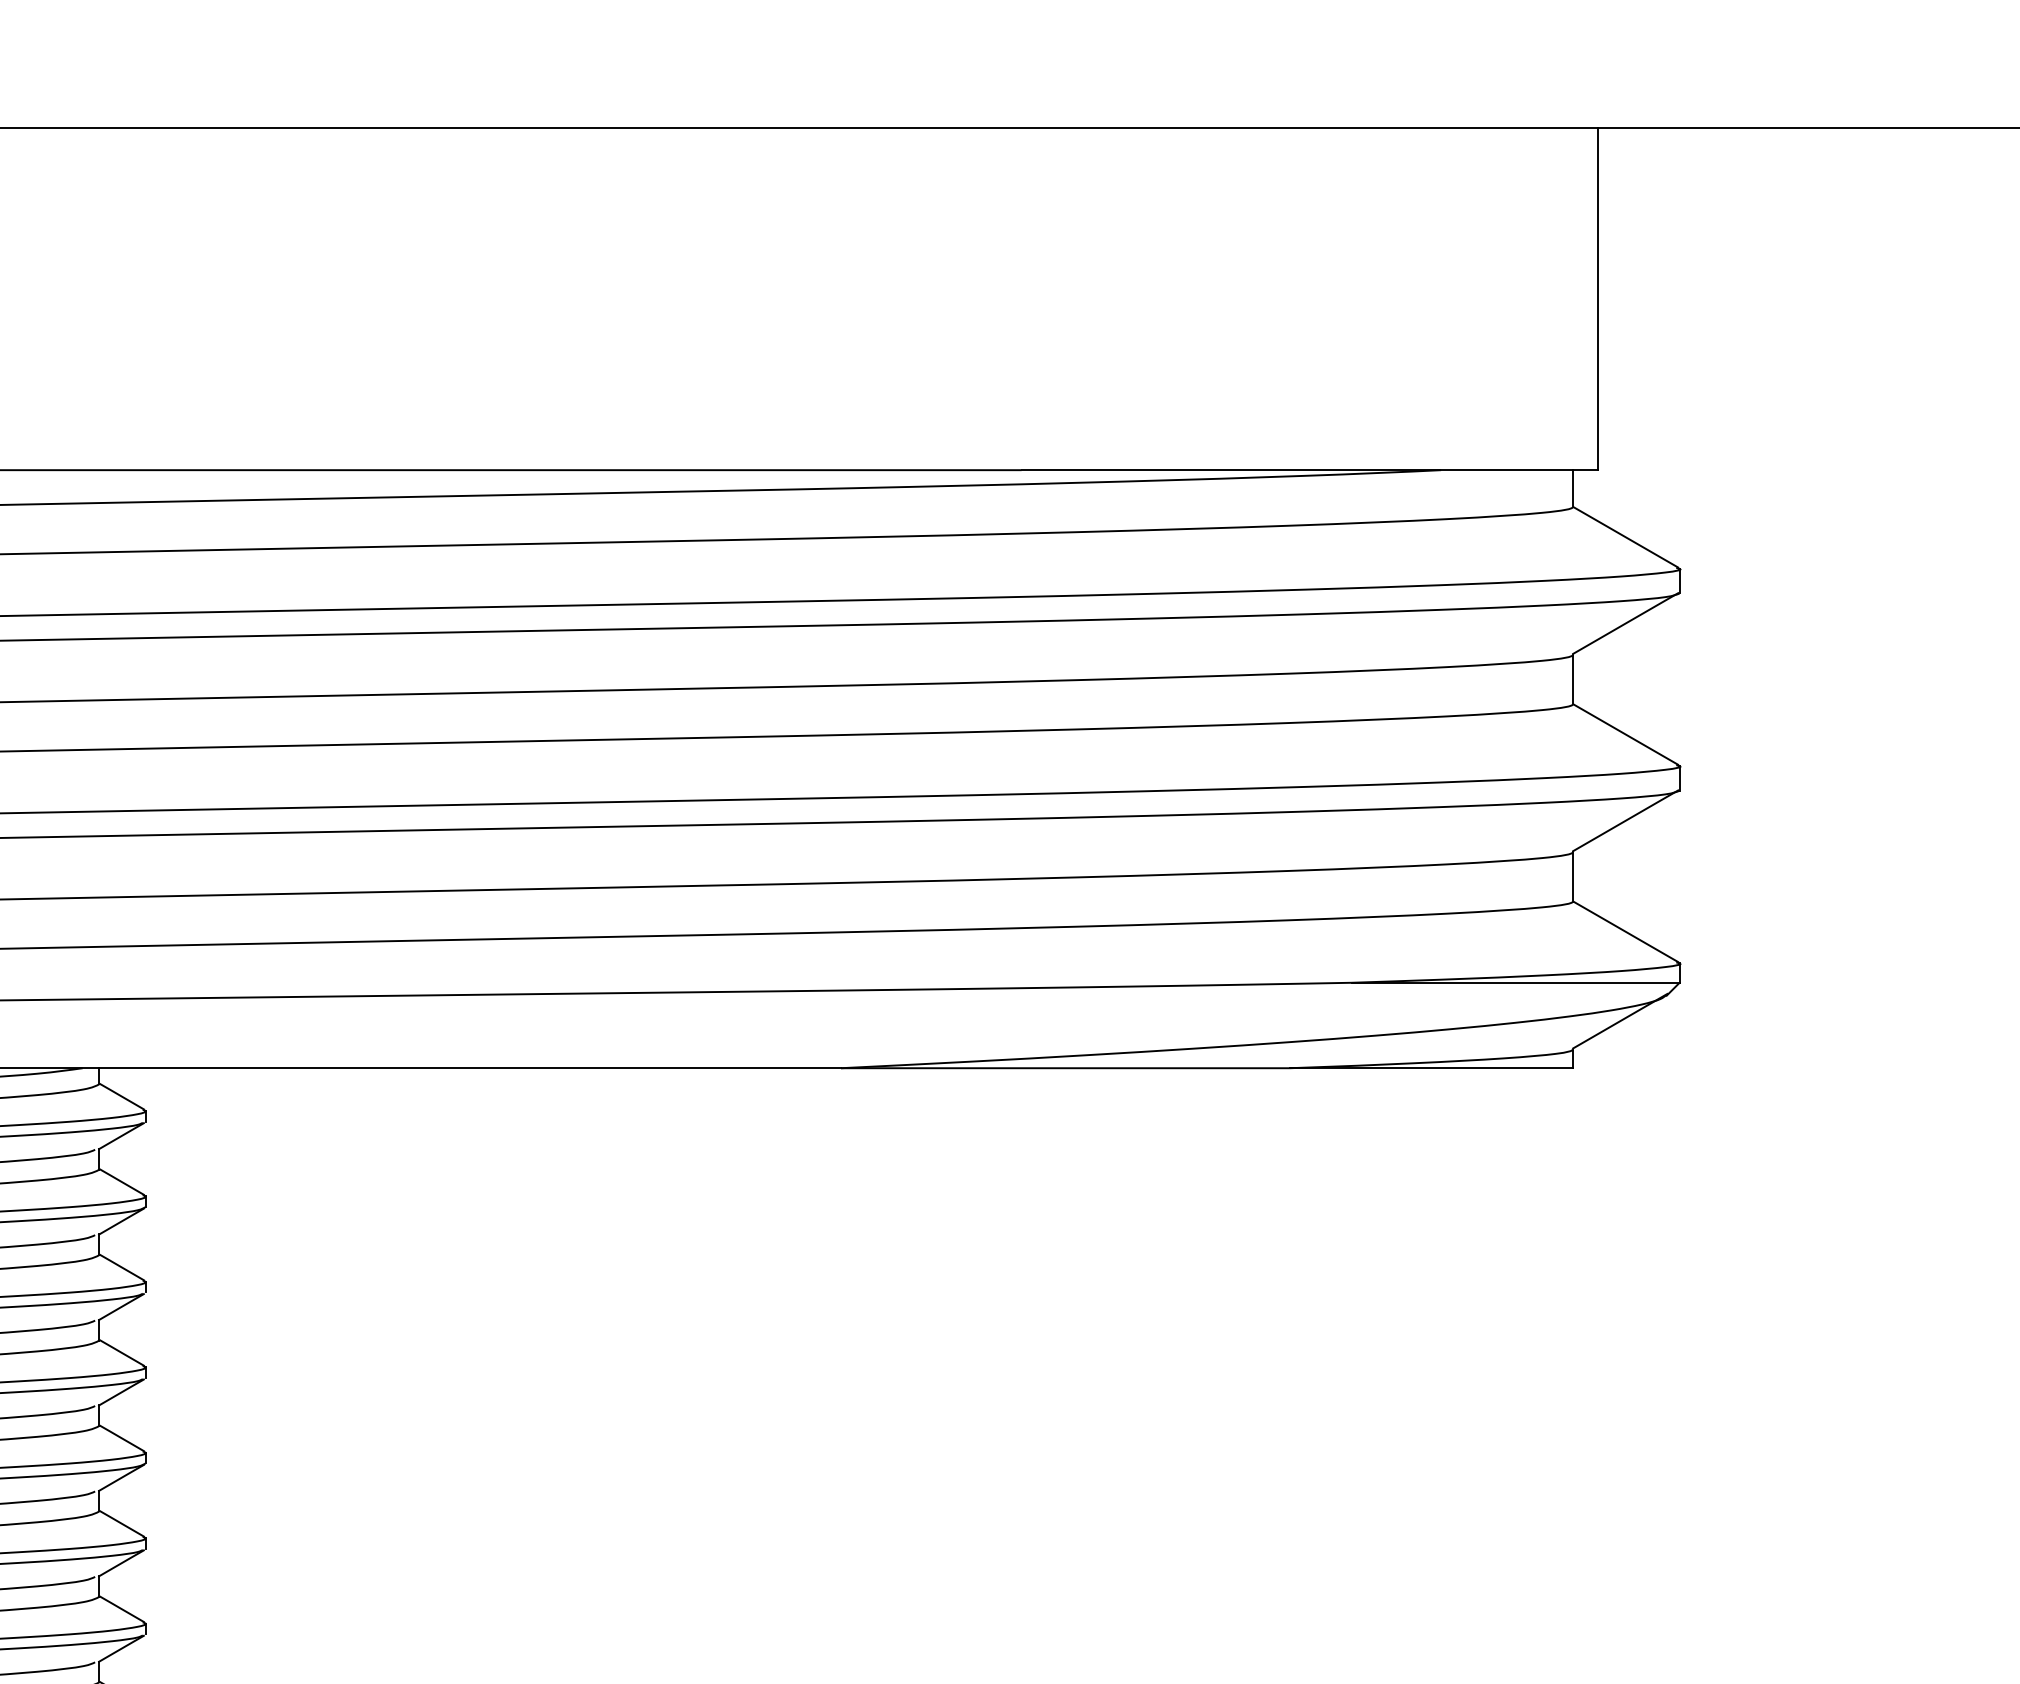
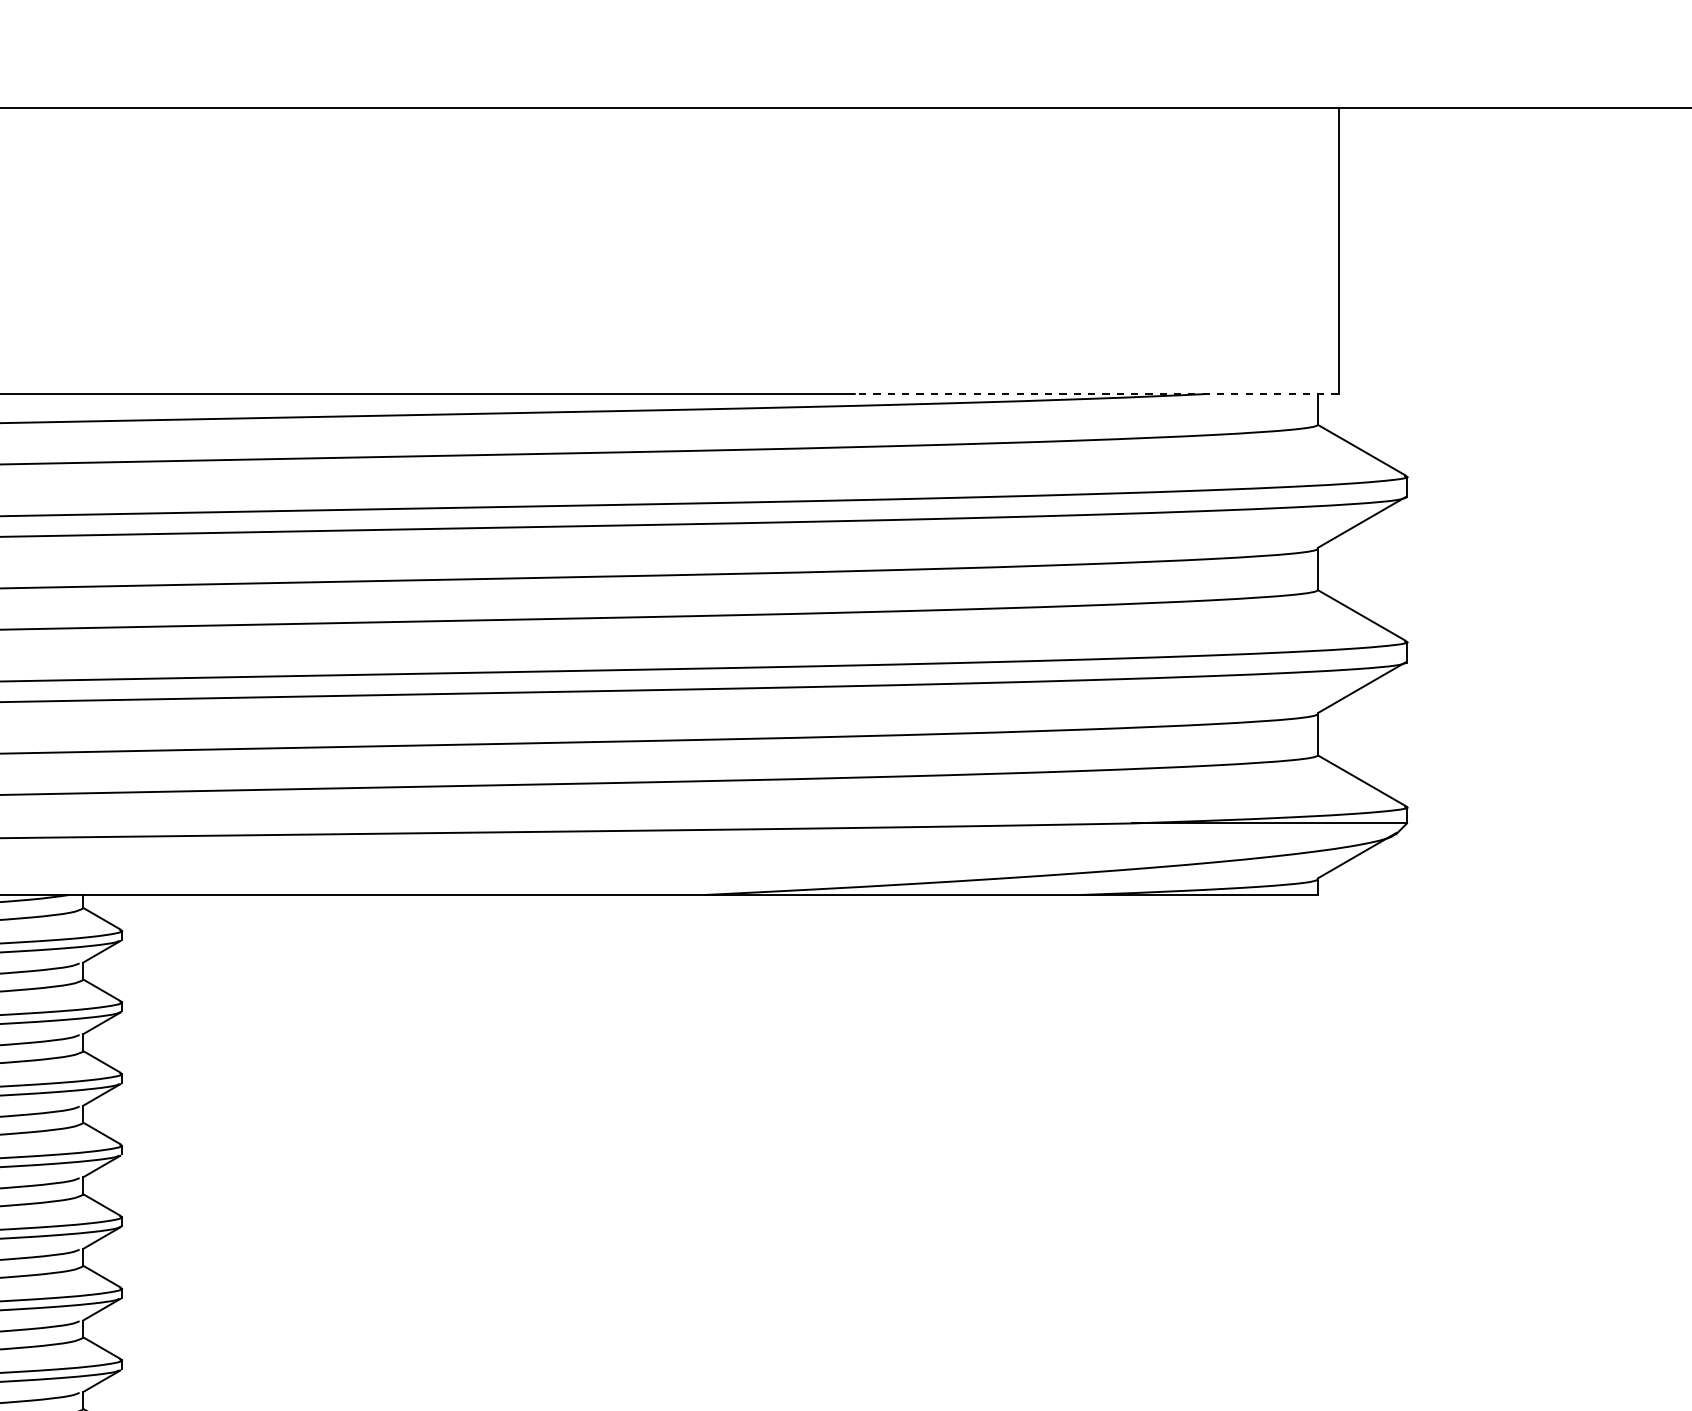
line: (1309, 470) -> (1096, 394), solid -> dashed

